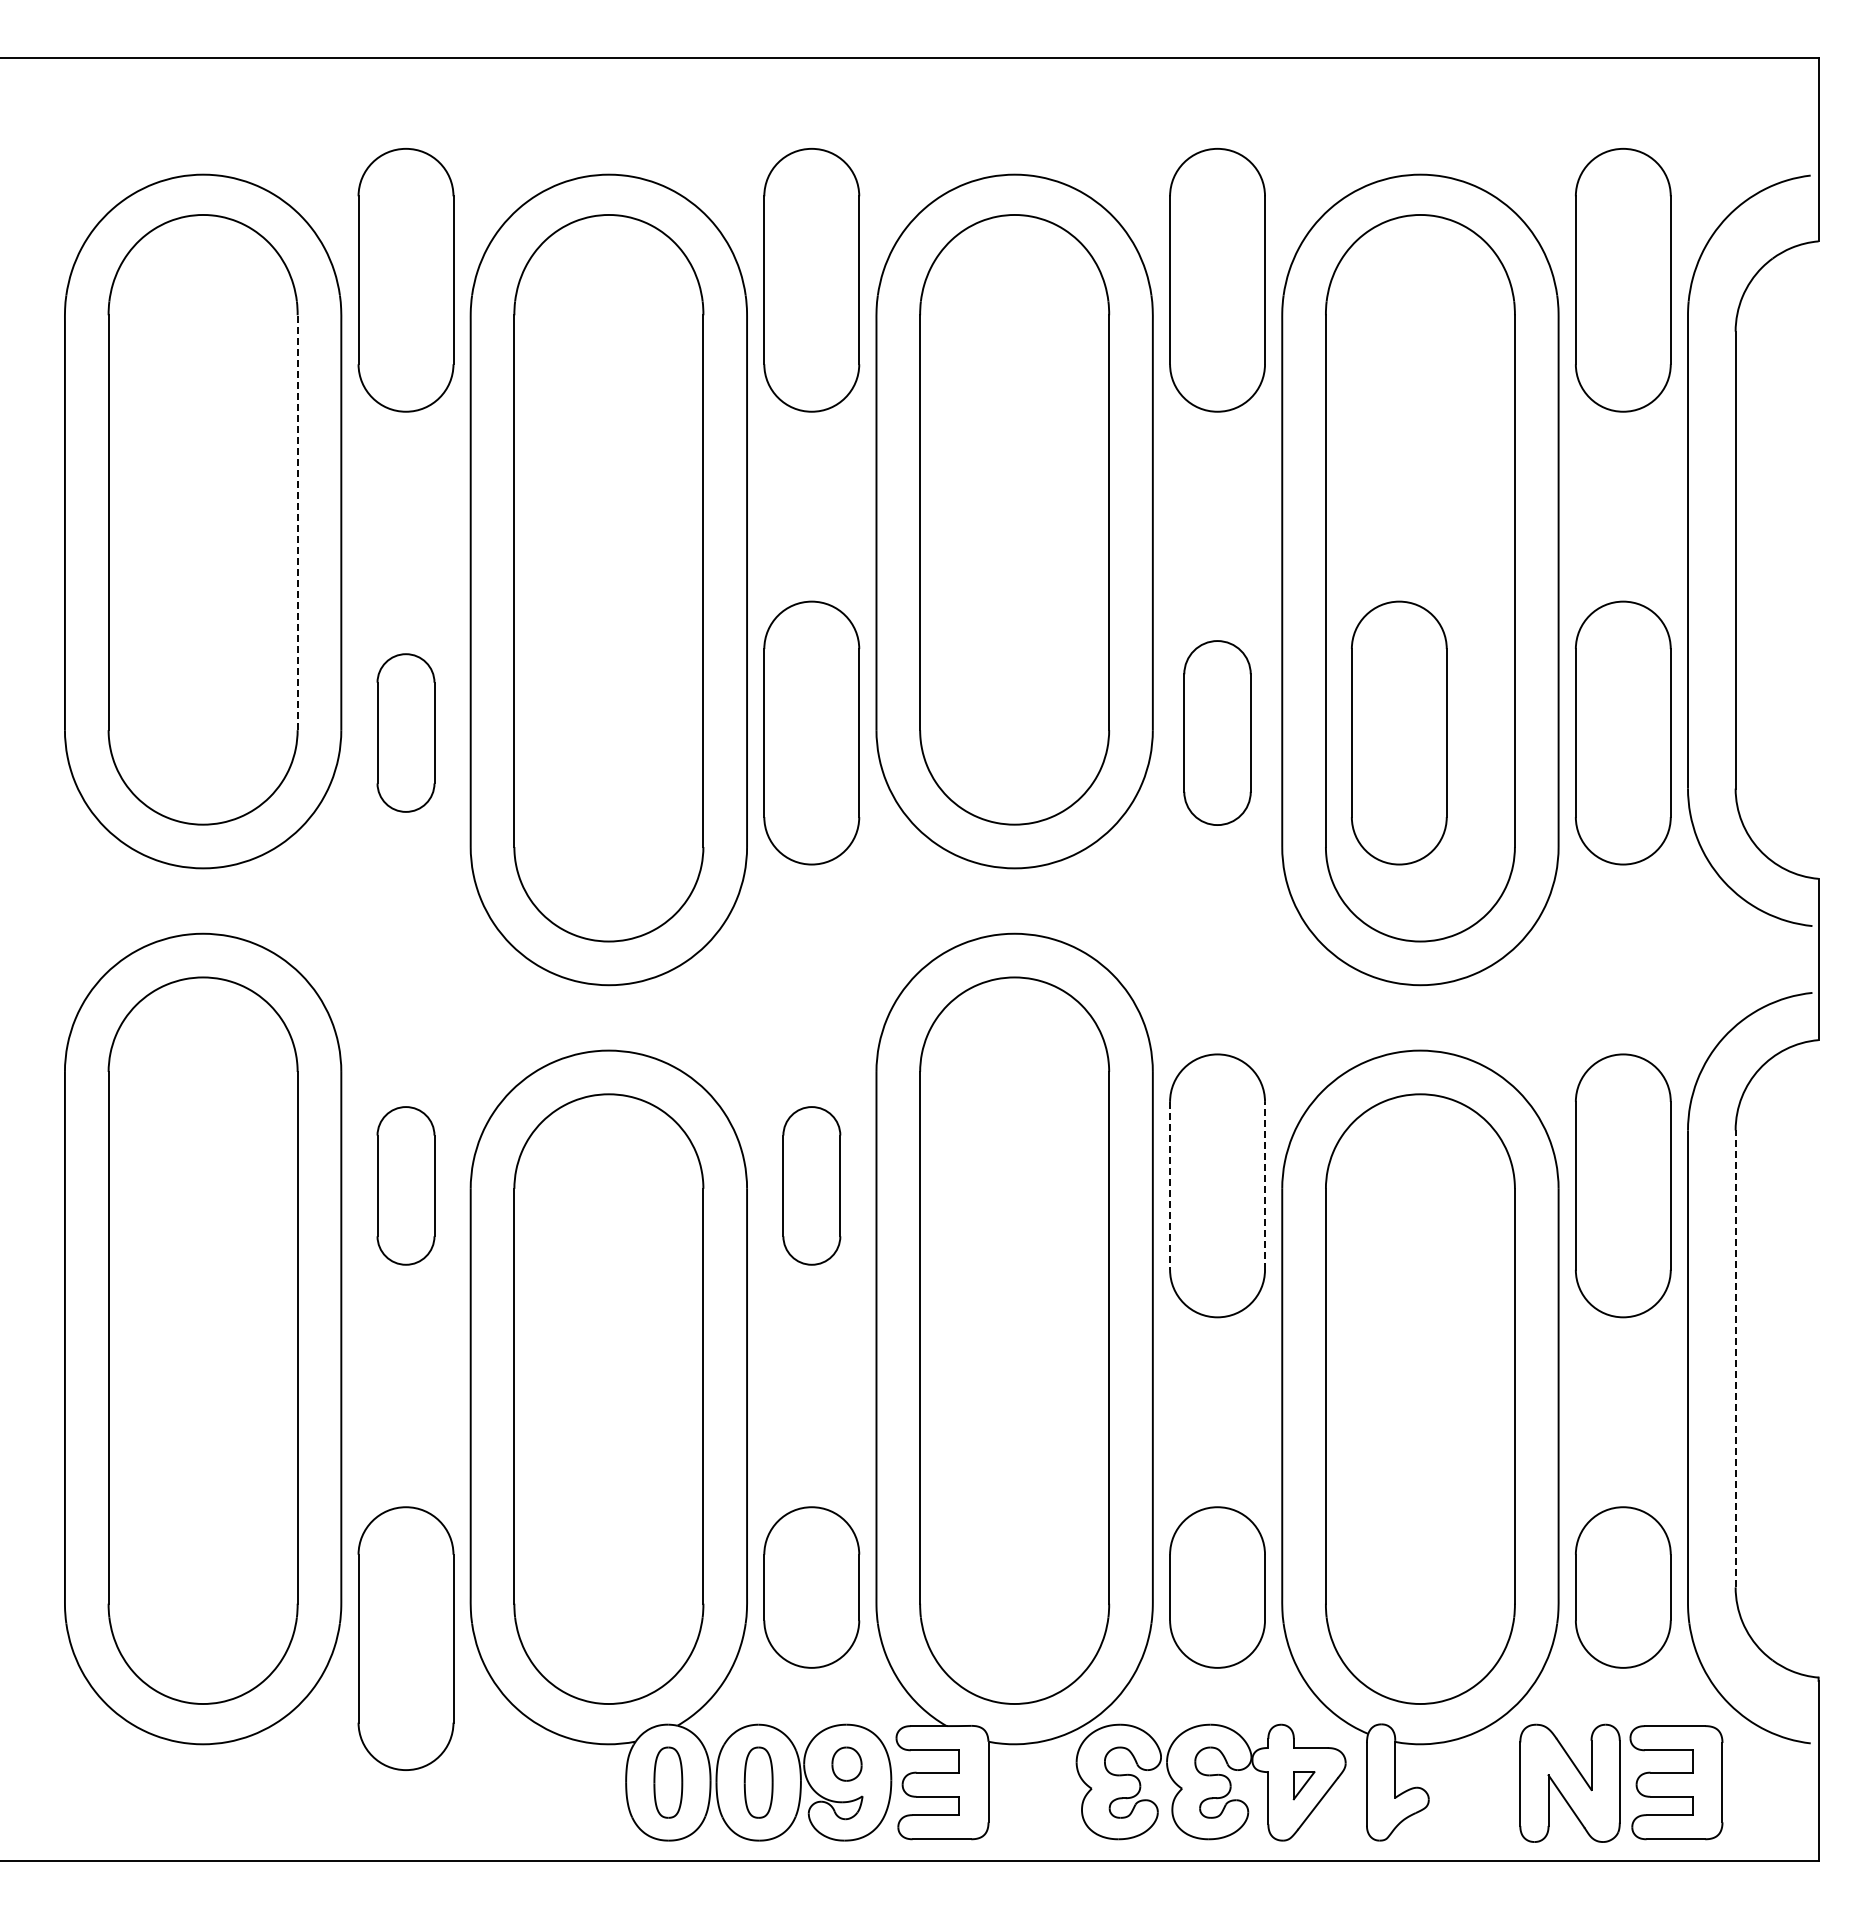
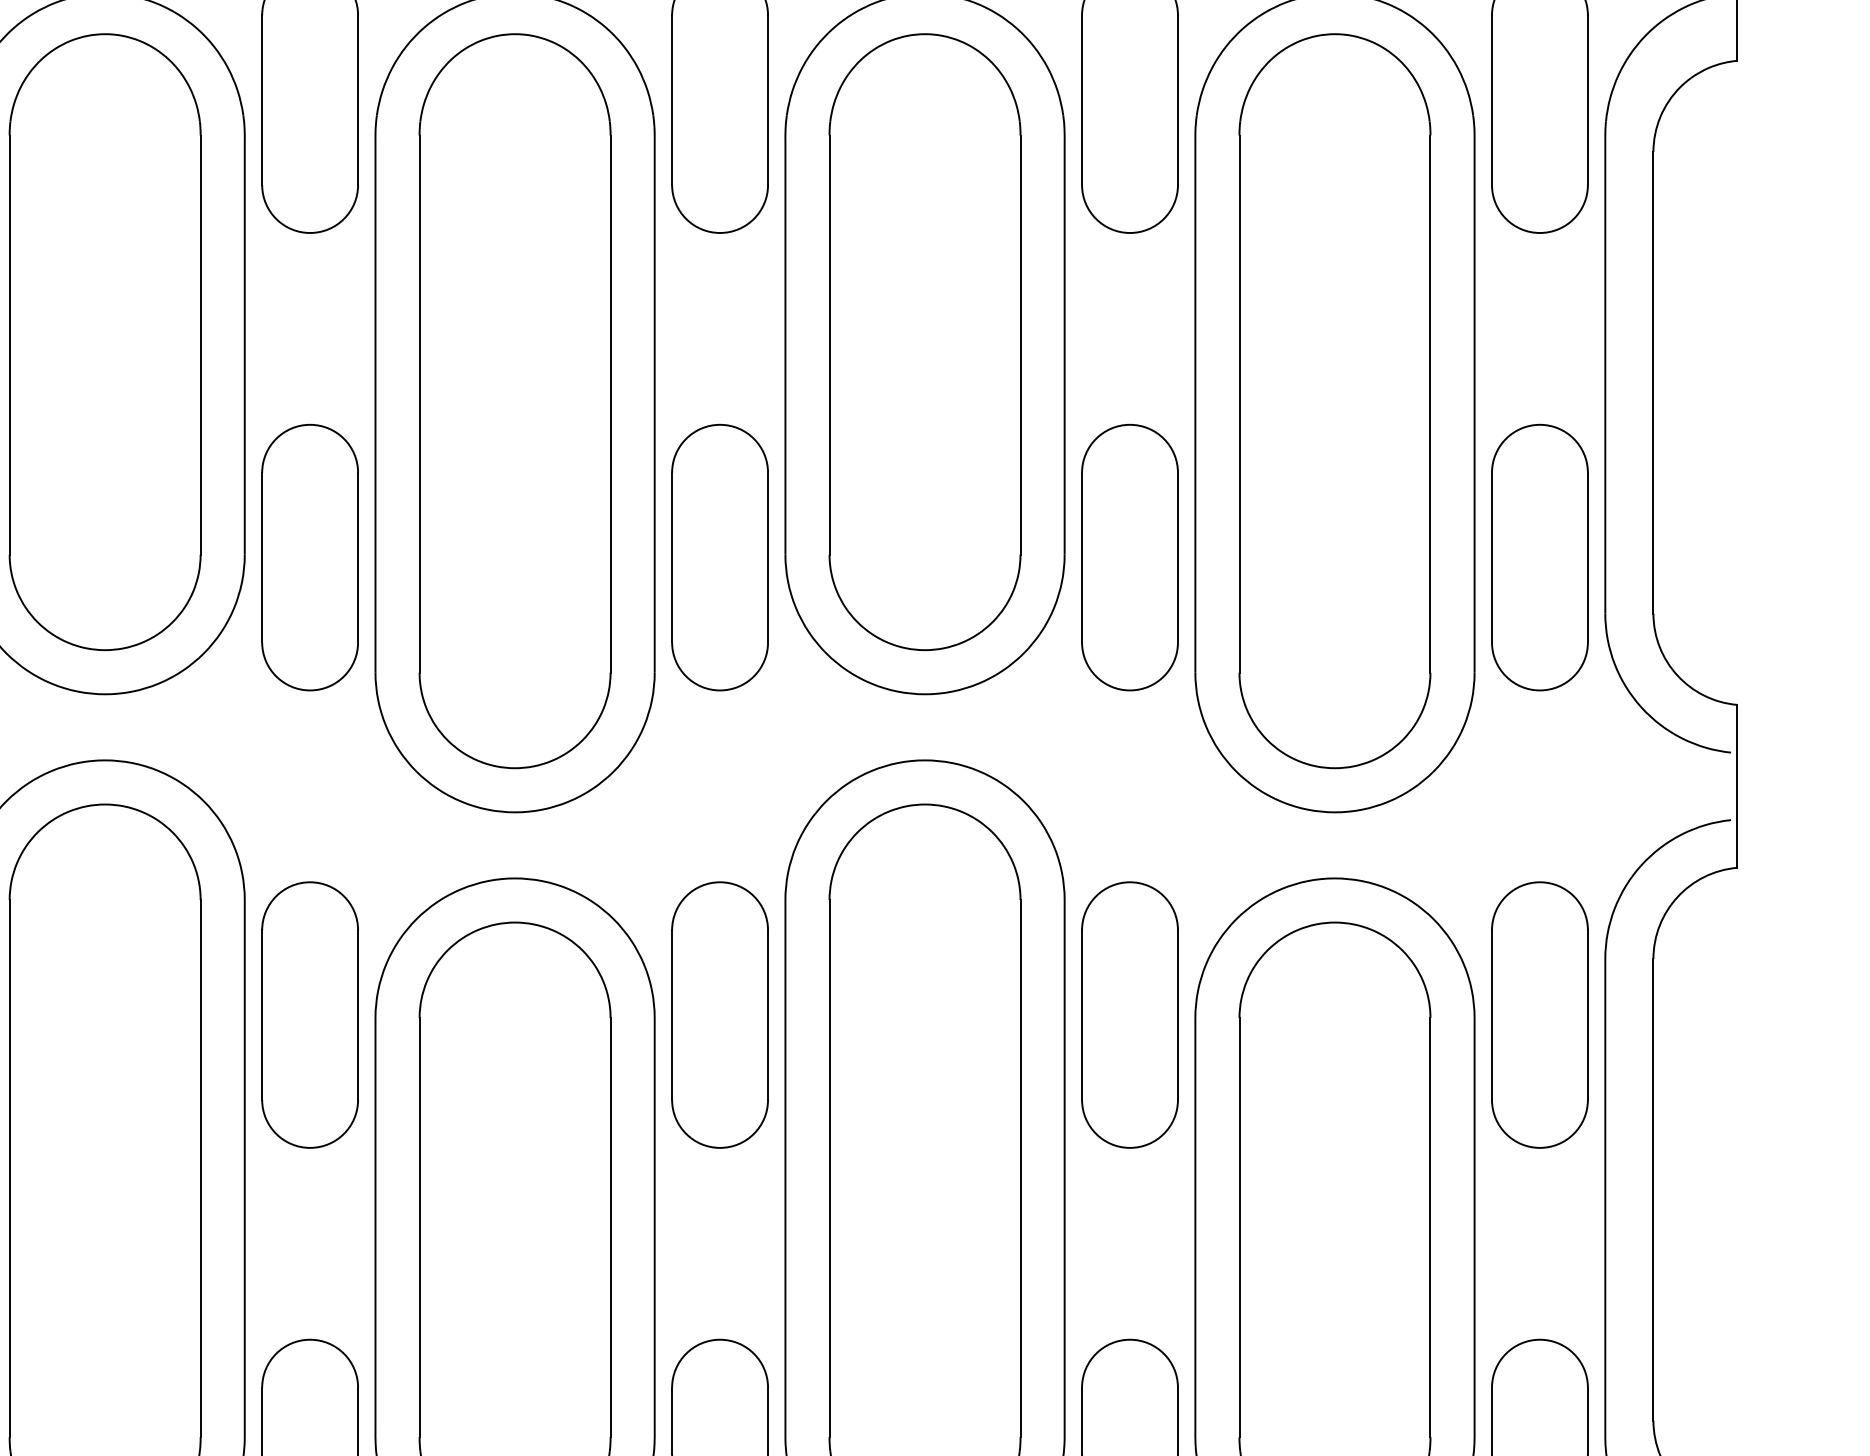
line: (297, 522) -> (200, 344), dashed -> solid
part: (405, 732) -> (309, 557), size x1.67
part: (1217, 732) -> (1129, 557), size x1.43
part: (1399, 732) -> (1313, 557), removed
part: (405, 1185) -> (309, 1014), size x1.67
part: (811, 1185) -> (719, 1014), size x1.67
line: (1170, 1185) -> (1082, 1014), dashed -> solid
line: (1265, 1185) -> (1178, 1014), dashed -> solid
line: (1735, 1358) -> (1653, 1189), dashed -> solid

